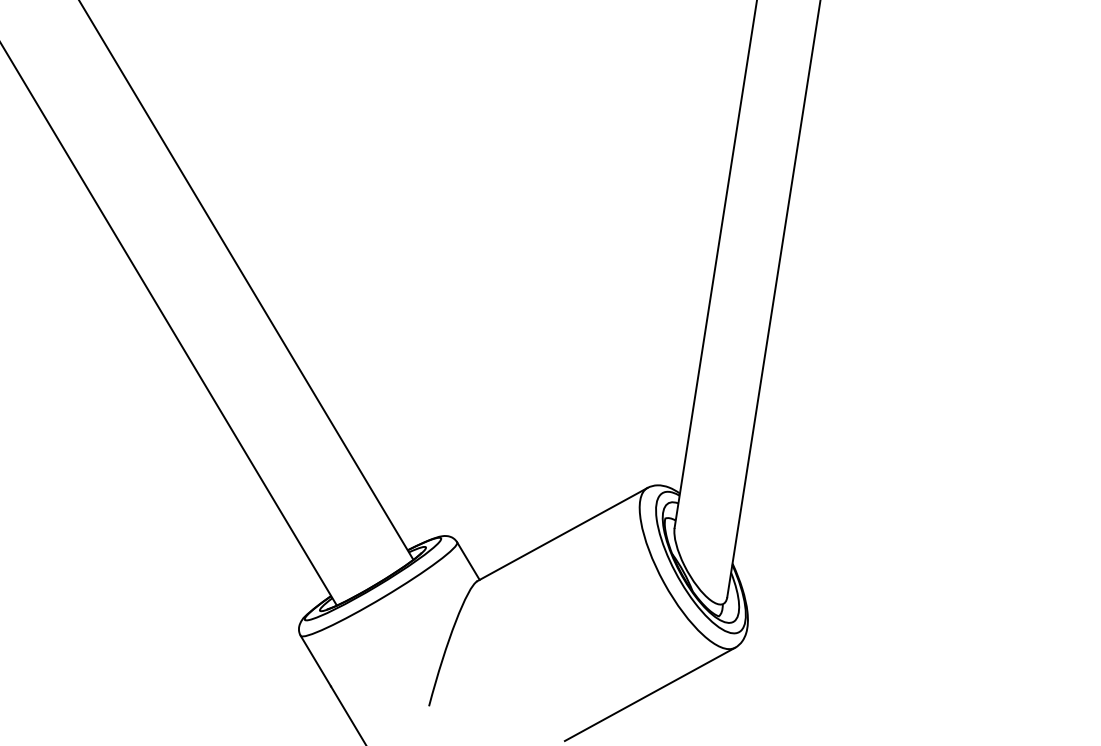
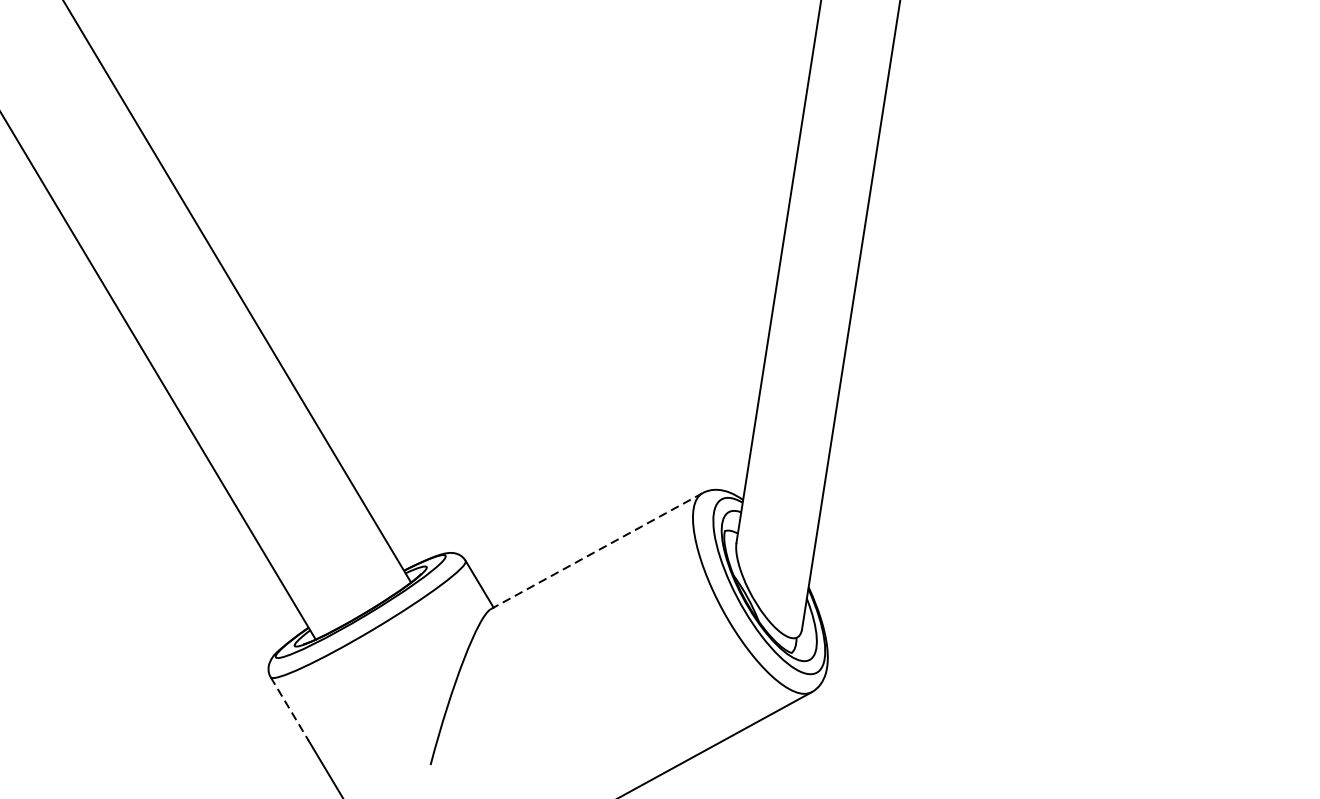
line: (562, 534) -> (596, 551), solid -> dashed
line: (316, 661) -> (290, 709), solid -> dashed

